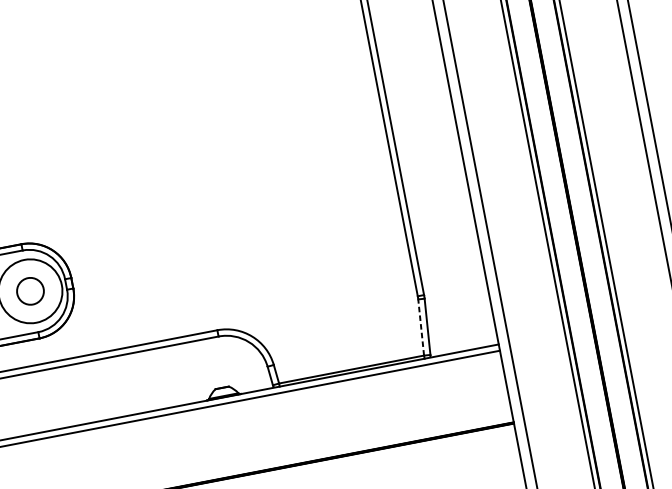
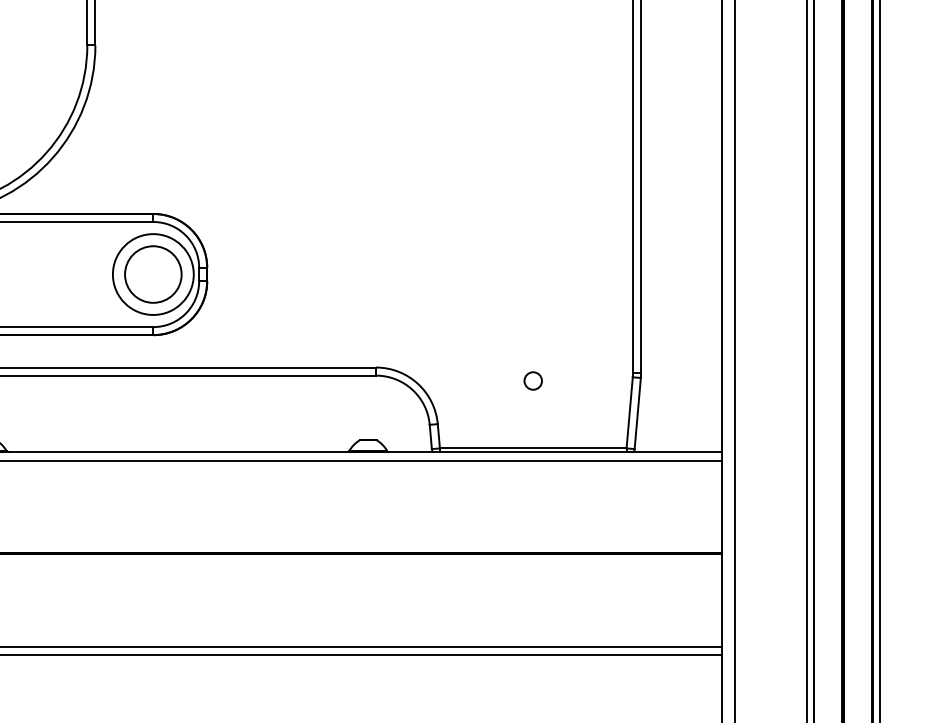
circle: (30, 291) -> (153, 274), size x1.67
circle: (340, 316) -> (532, 380), added
line: (420, 327) -> (629, 412), dashed -> solid

